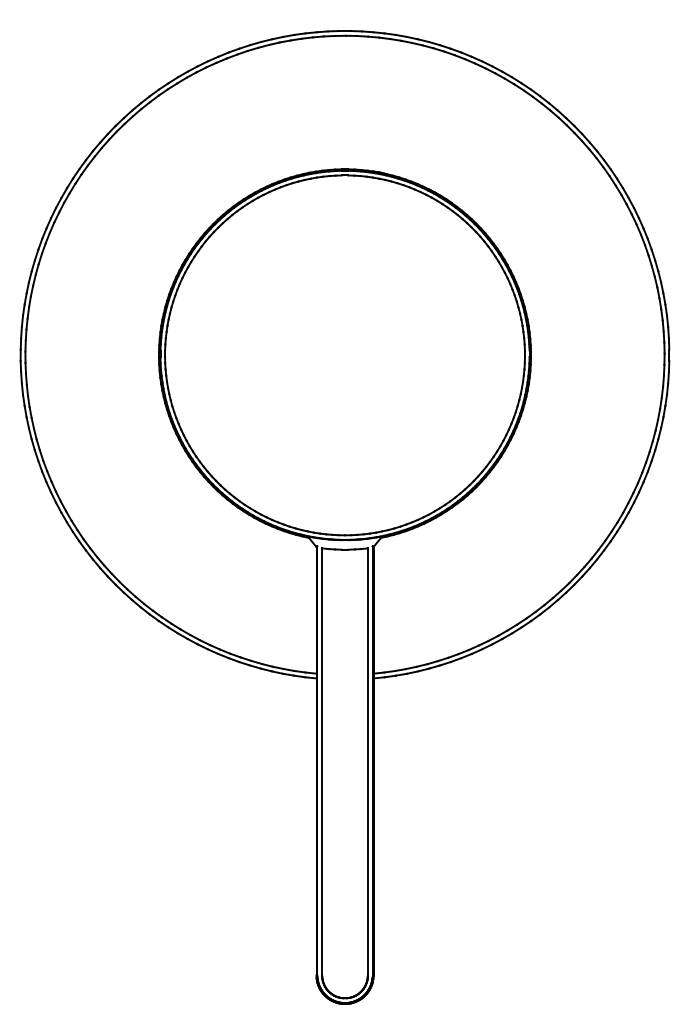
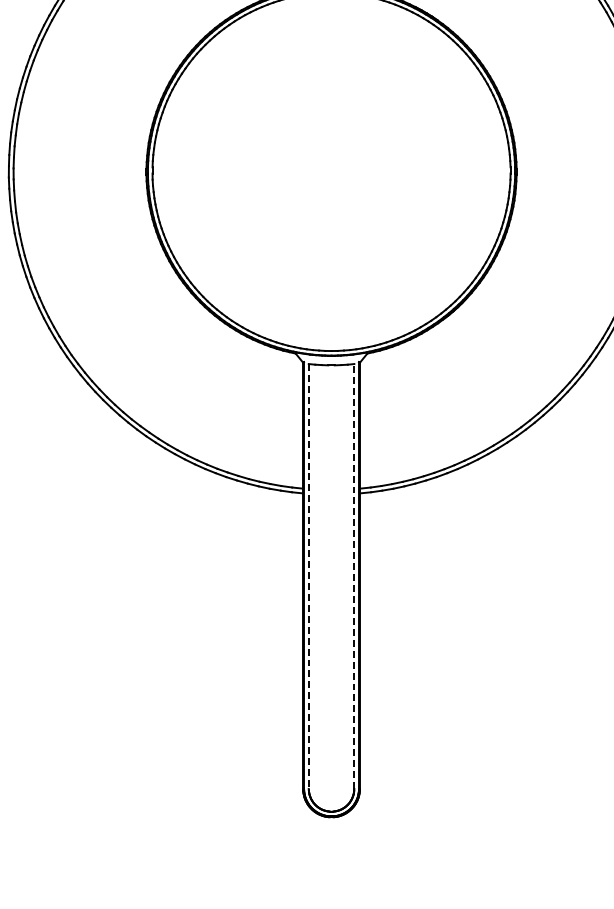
line: (322, 761) -> (309, 576), solid -> dashed
line: (367, 761) -> (353, 576), solid -> dashed

